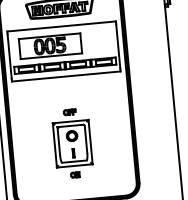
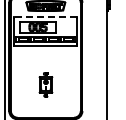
line: (61, 26) -> (45, 16), solid -> dashed
part: (71, 143) -> (45, 84), size x0.6

